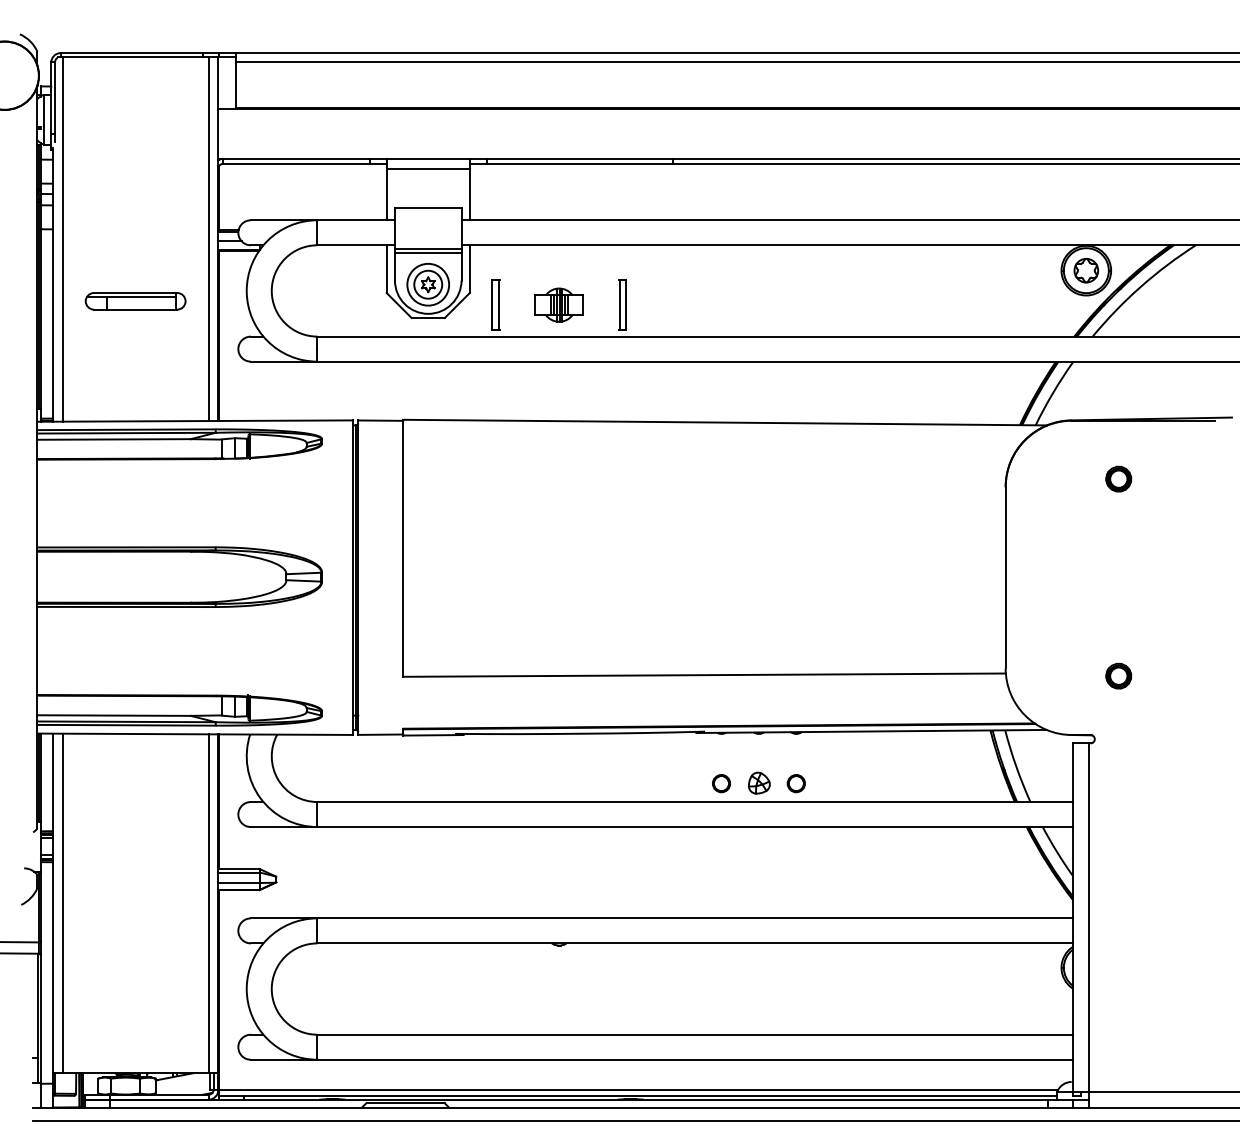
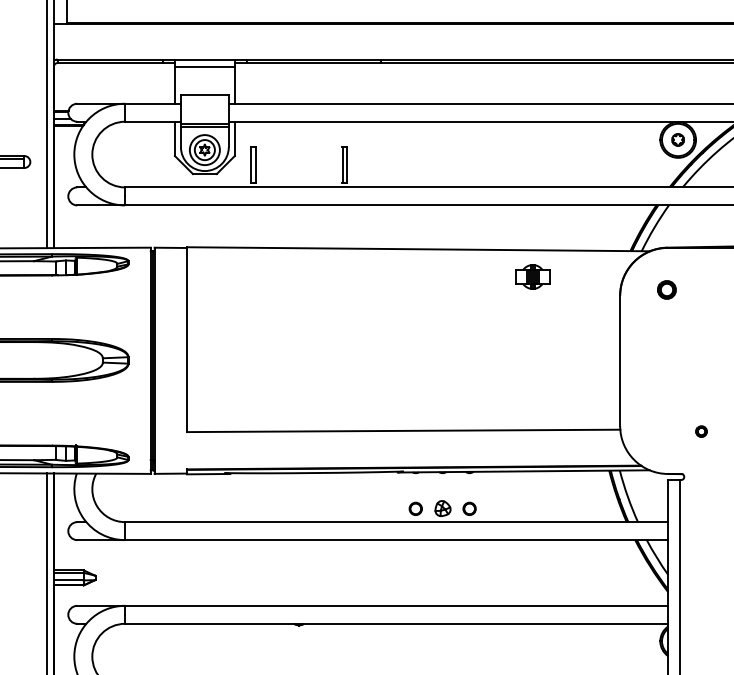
part: (1085, 270) -> (677, 139), size x0.7
part: (558, 304) -> (532, 276), moved
part: (1118, 478) -> (666, 289), moved
part: (1118, 675) -> (701, 431), size x0.6

